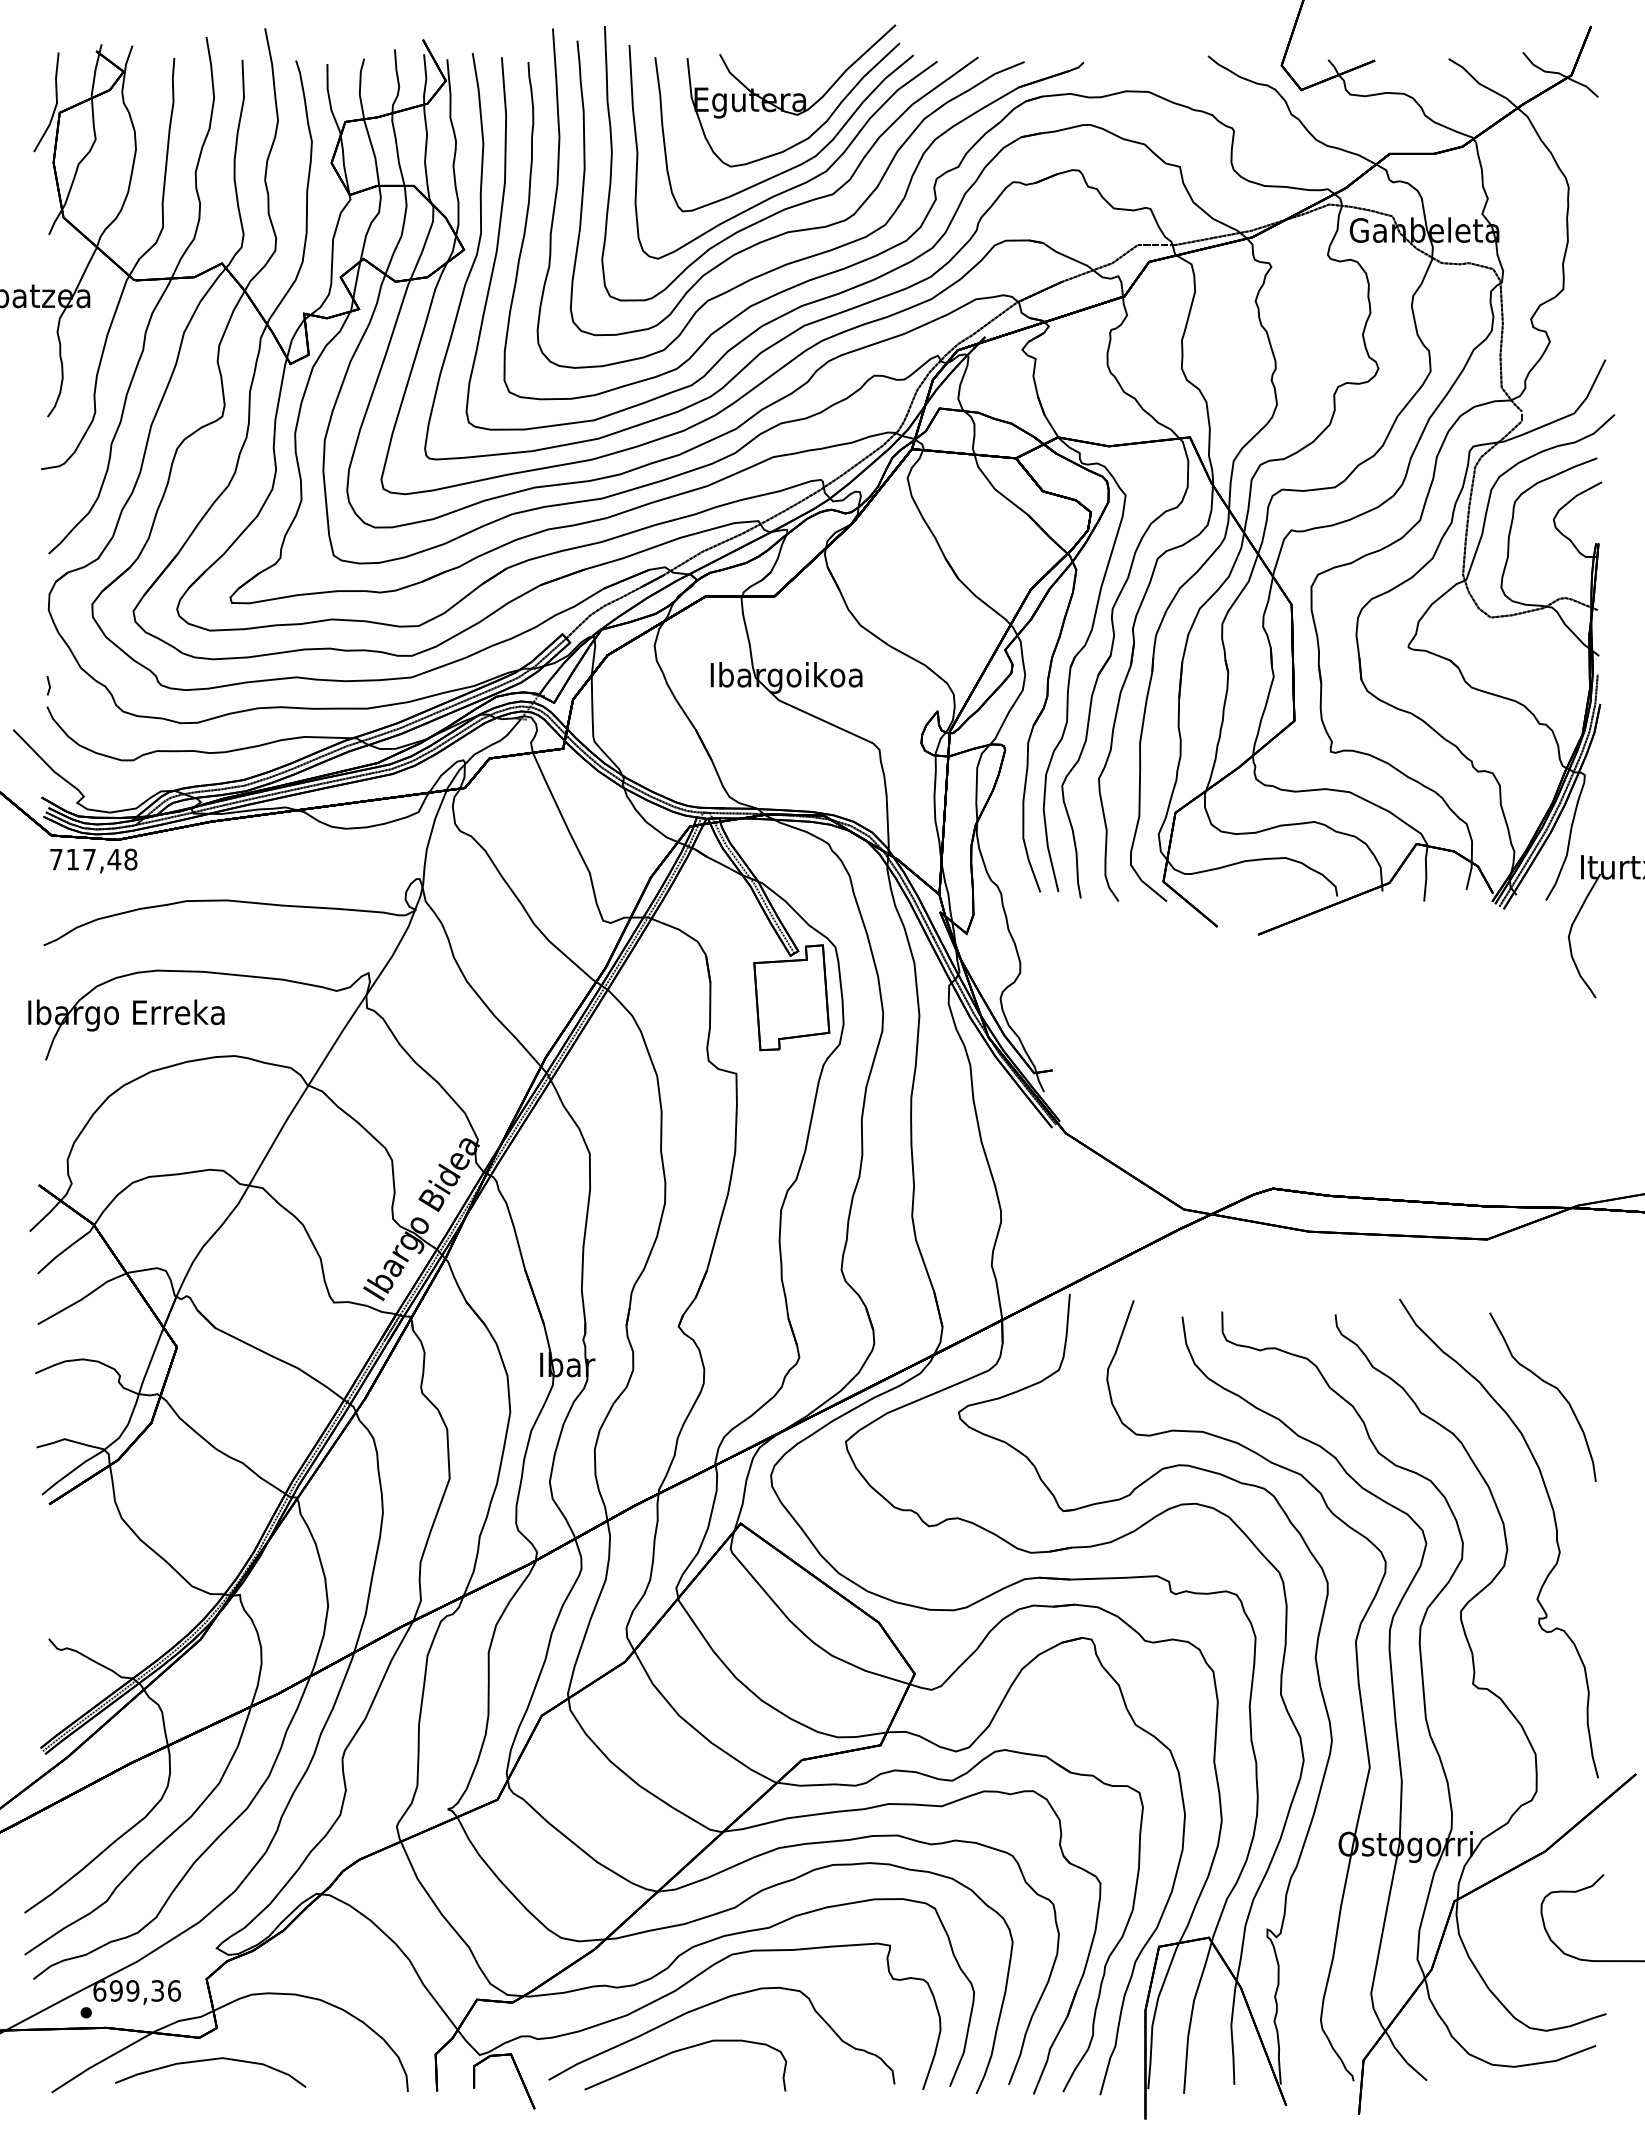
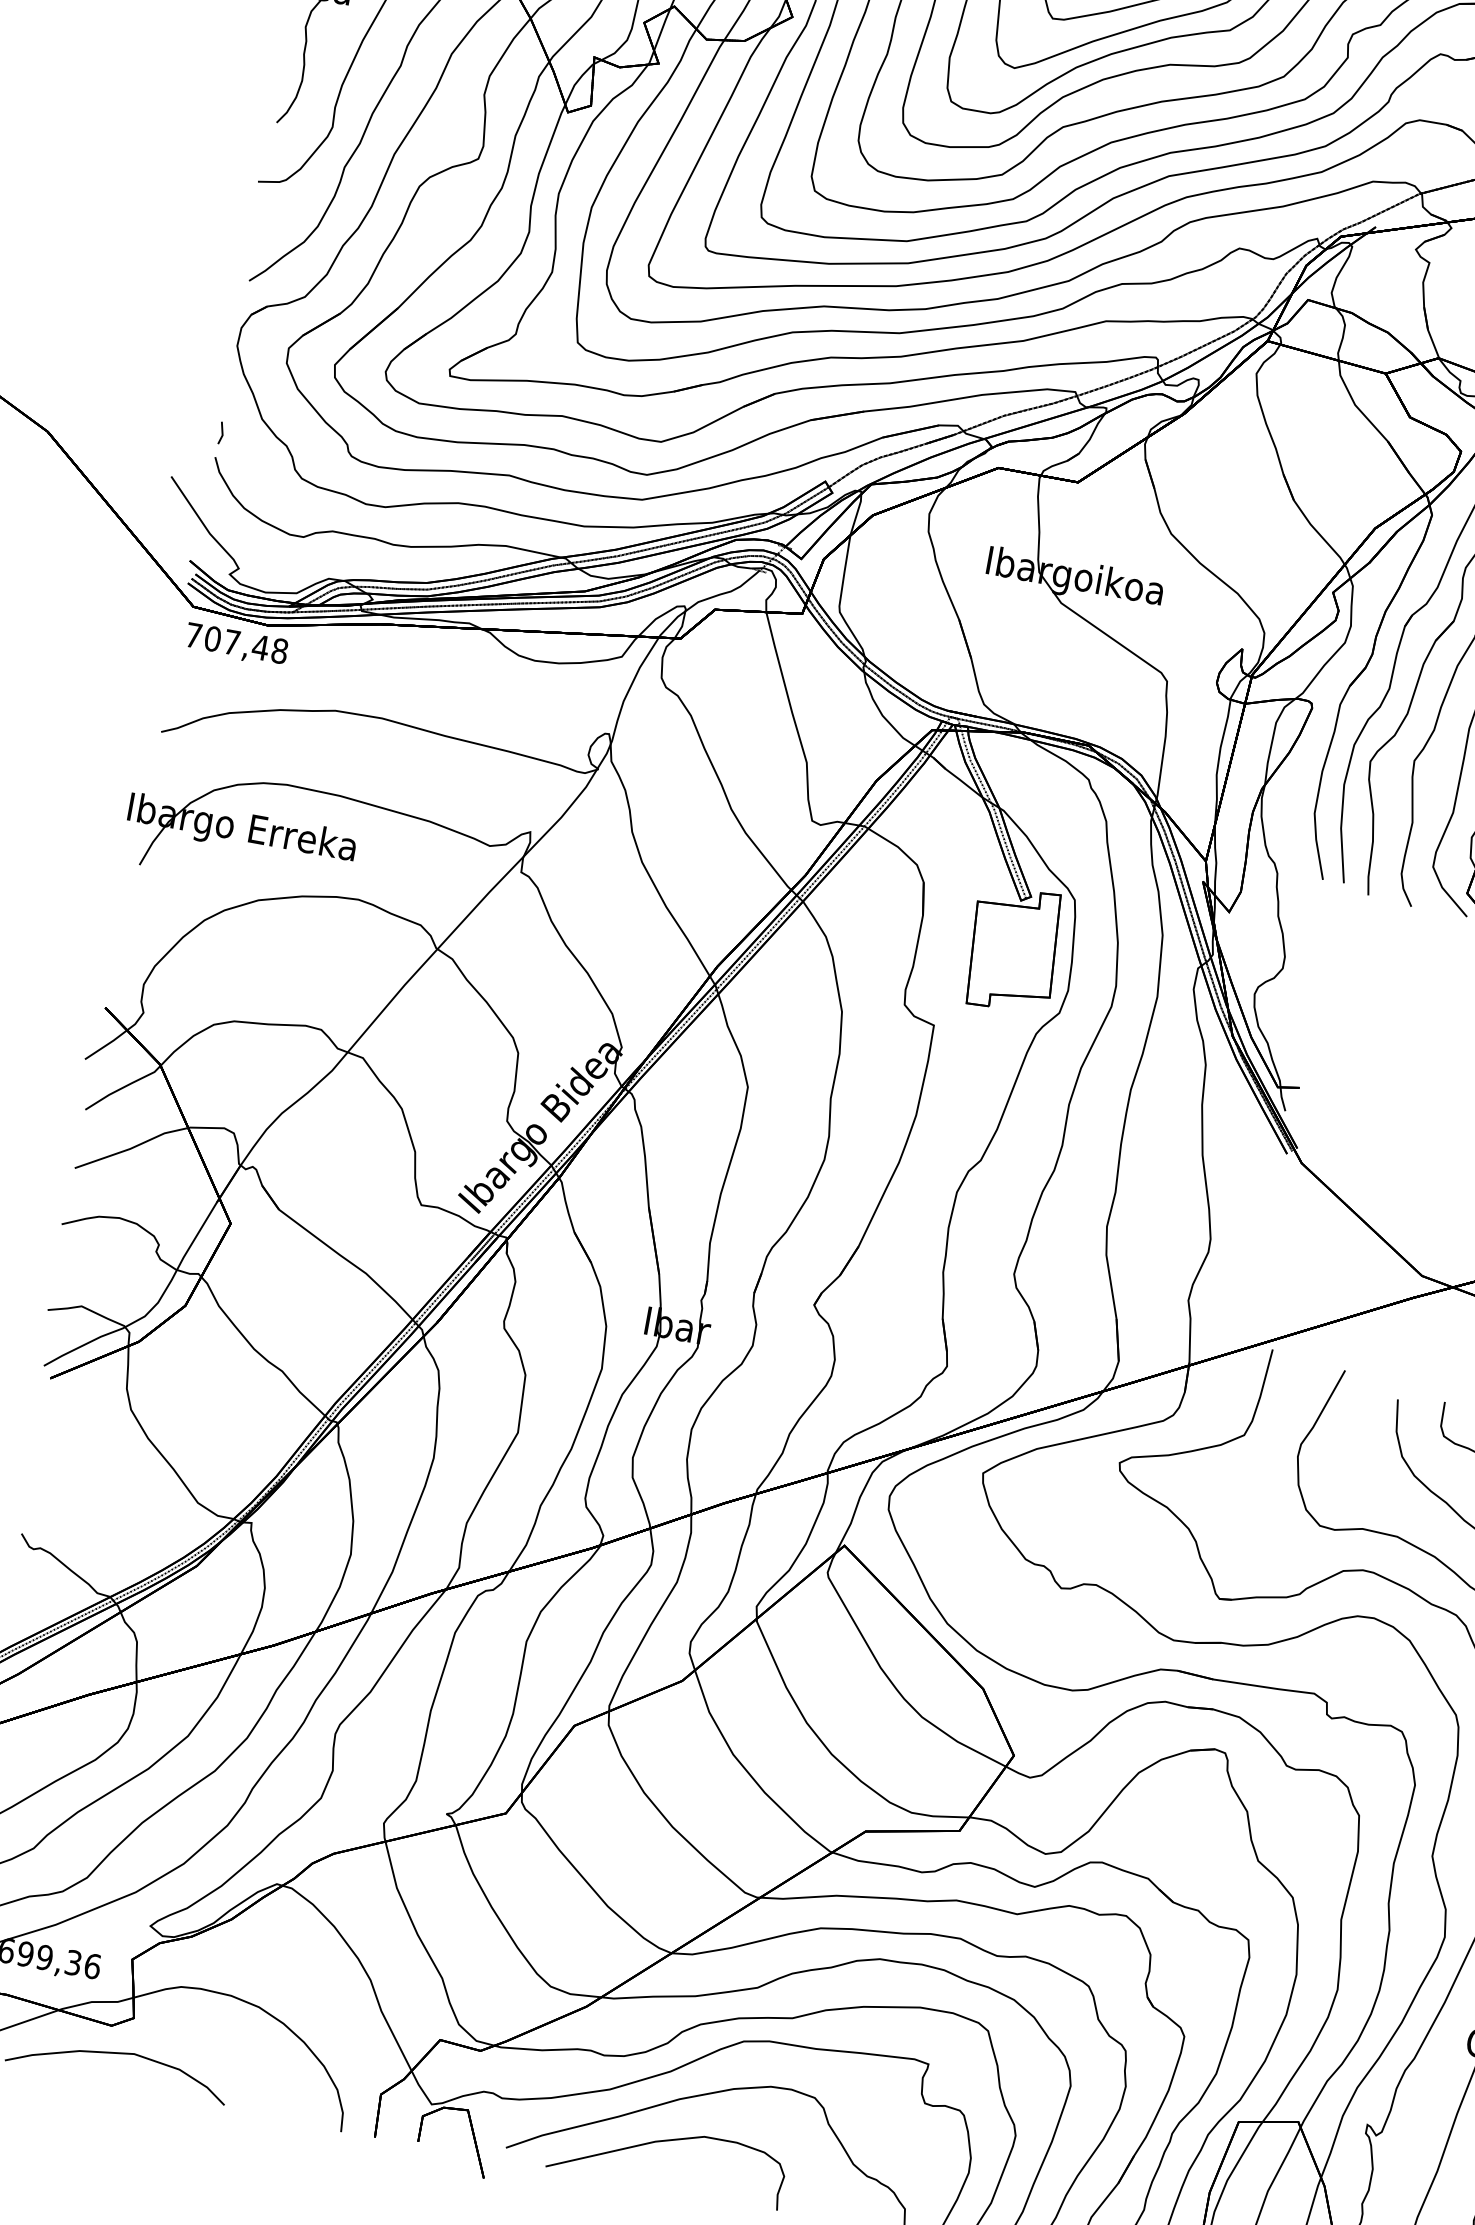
text: (72, 859) -> (212, 638), 717,48 -> 707,48

